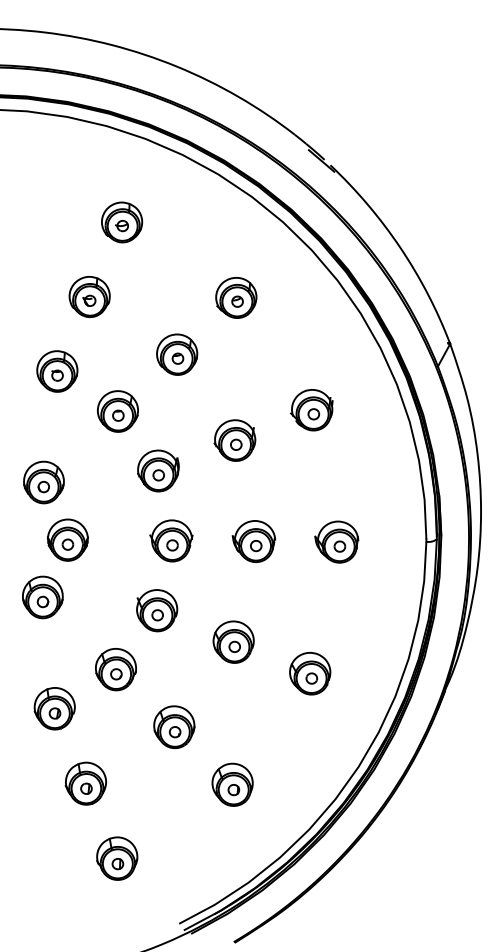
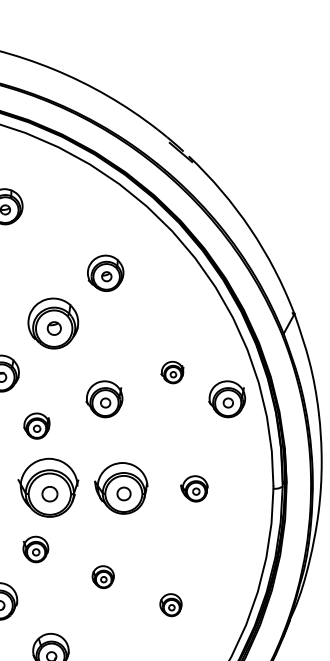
part: (177, 354) -> (53, 323), size x1.4
part: (311, 410) -> (172, 372), size x0.6
part: (373, 440) -> (226, 399), added
part: (158, 470) -> (36, 425), size x0.7
part: (171, 540) -> (48, 487), size x1.6
part: (253, 541) -> (120, 488), size x1.4
part: (336, 541) -> (194, 488), size x0.7
part: (157, 610) -> (36, 549), size x0.7
part: (233, 641) -> (103, 576), size x0.6
part: (310, 673) -> (171, 604), size x0.6

